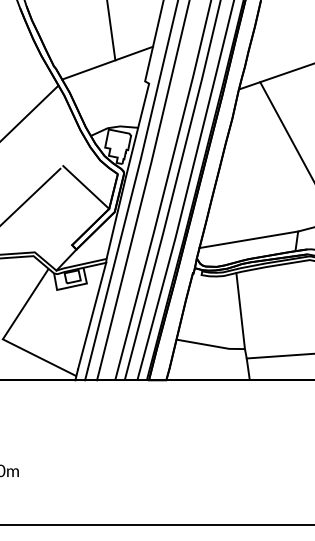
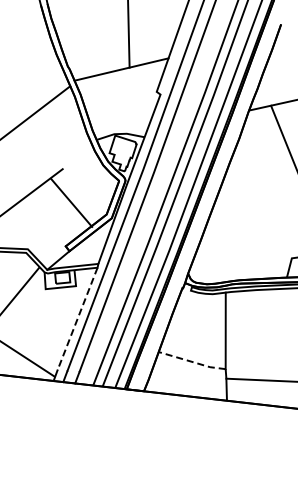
line: (86, 187) -> (72, 203), moved
line: (248, 239) -> (241, 260), removed
line: (91, 316) -> (76, 319), solid -> dashed
line: (210, 345) -> (191, 361), solid -> dashed

